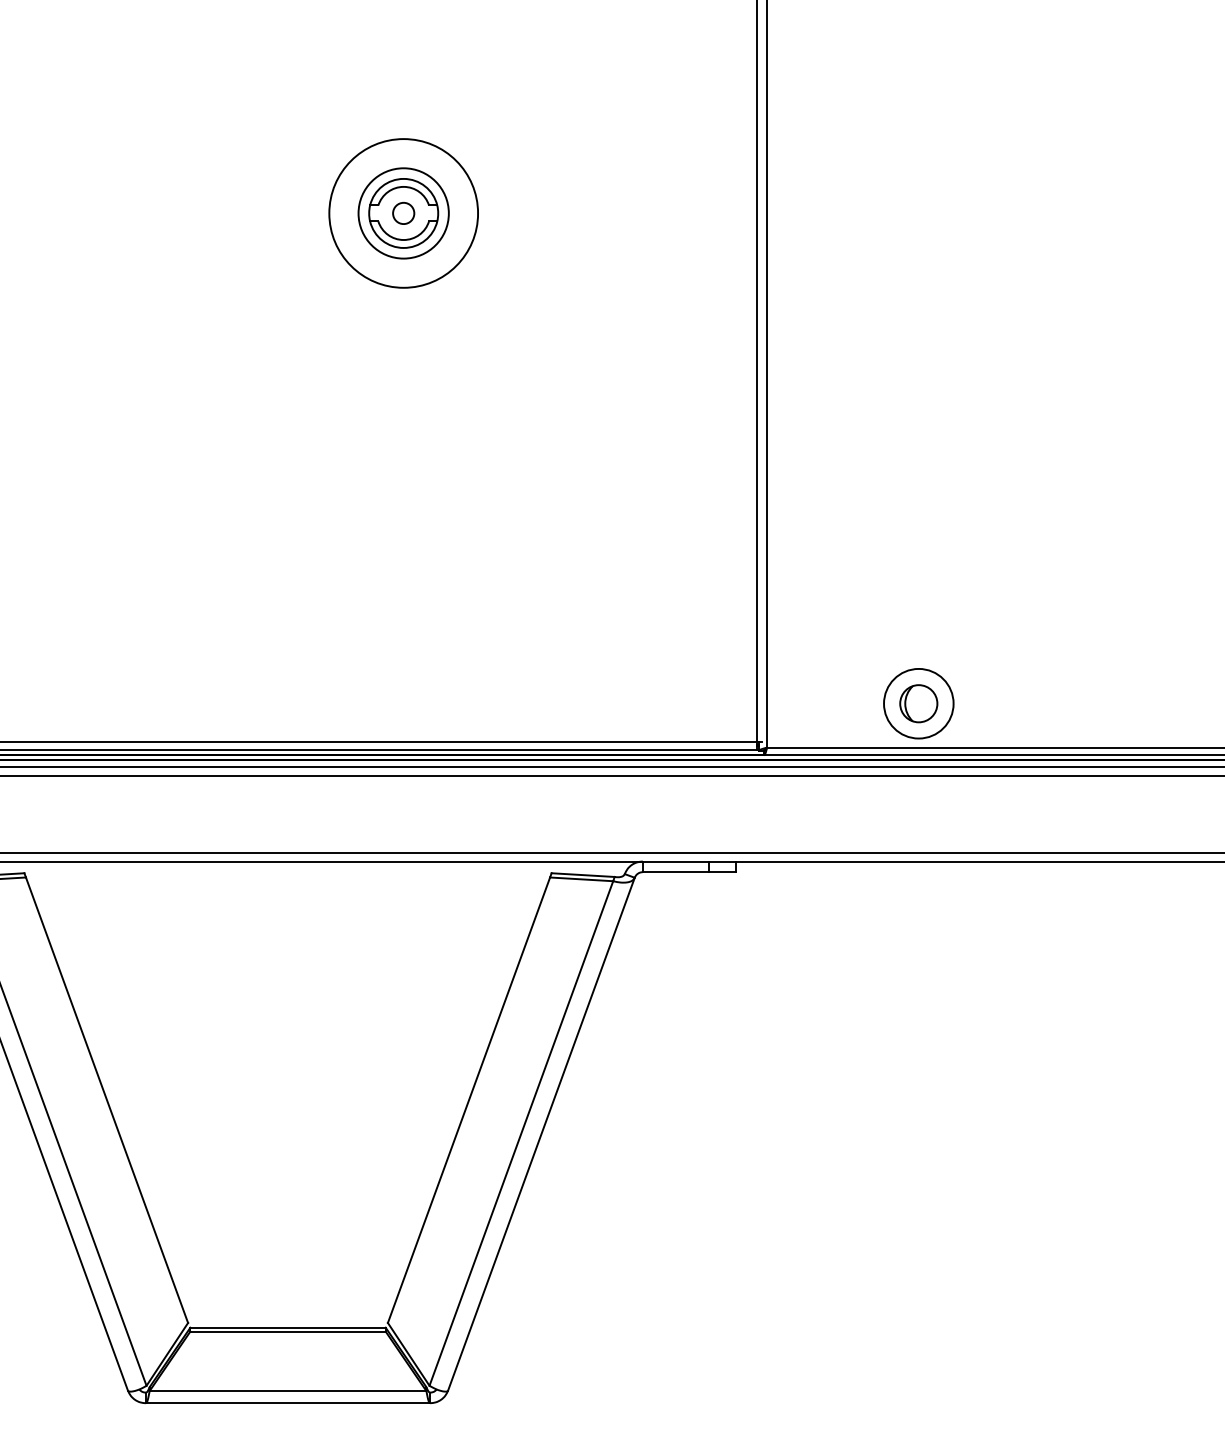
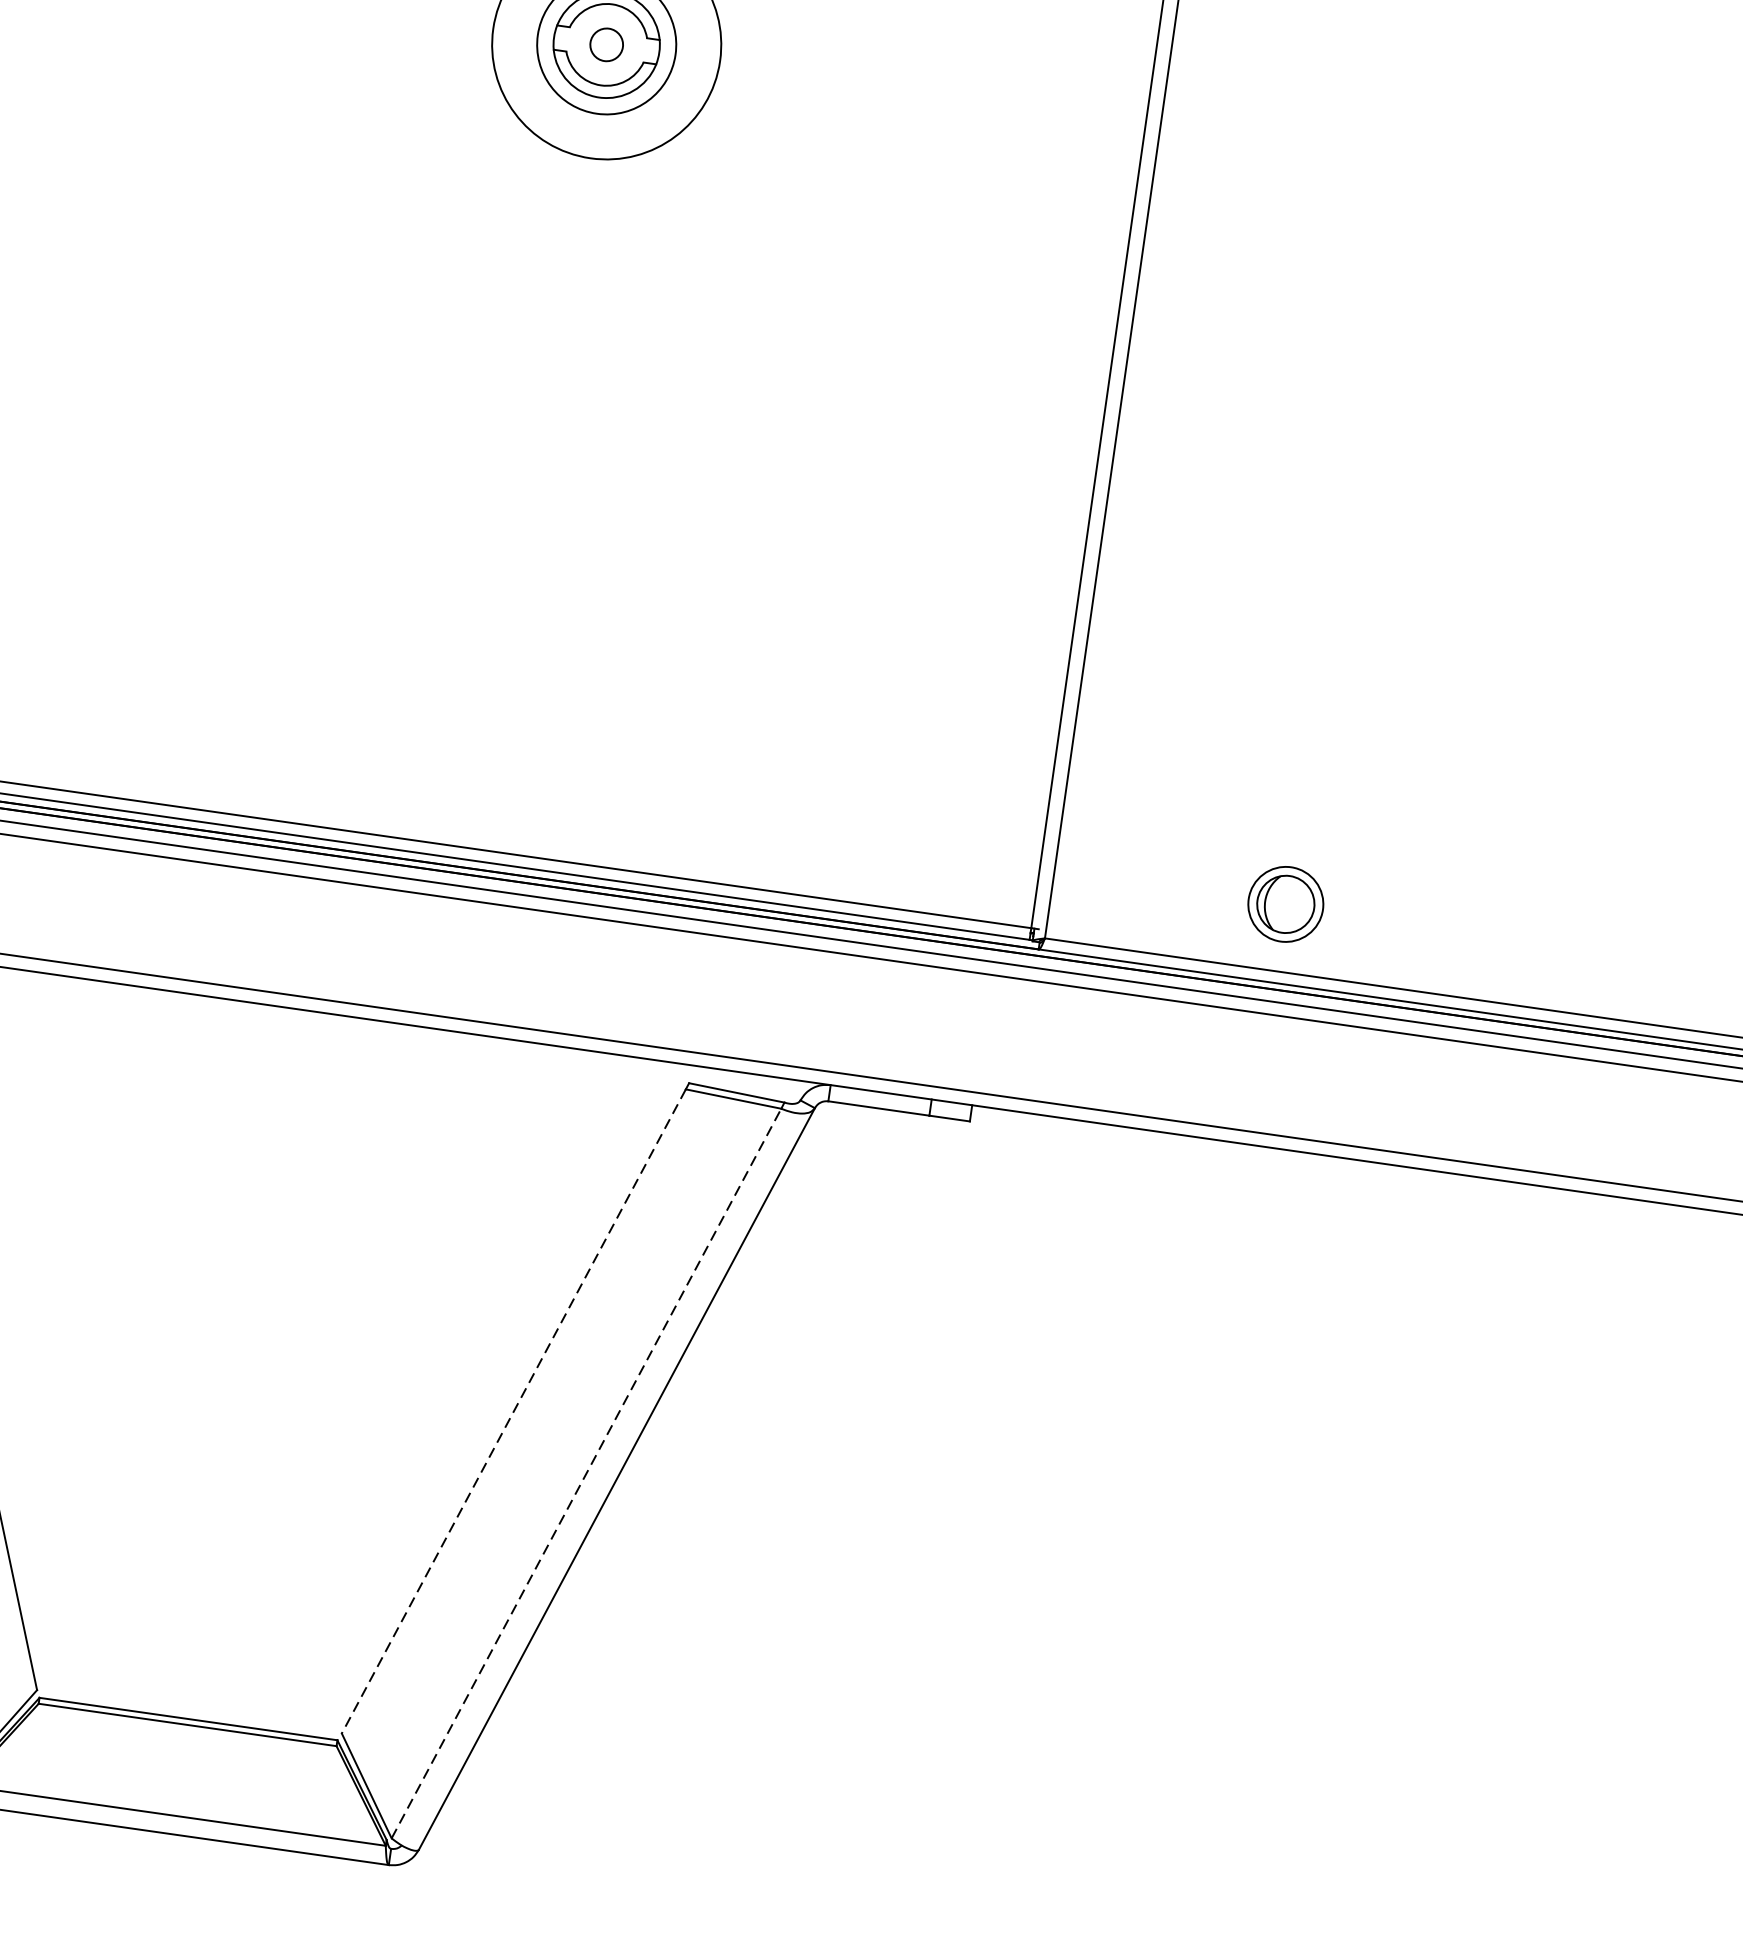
circle: (918, 703) -> (1285, 903), size x0.7
line: (468, 1100) -> (513, 1411), solid -> dashed
line: (521, 1133) -> (586, 1473), solid -> dashed

